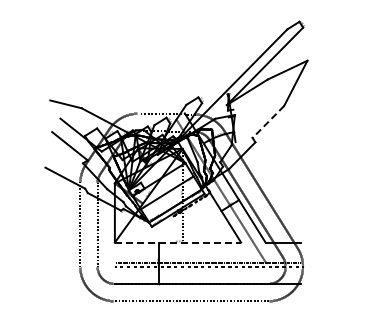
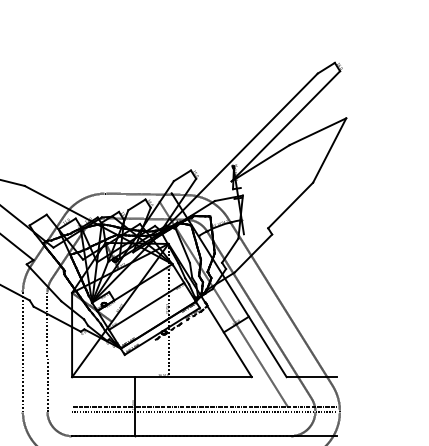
line: (268, 122) -> (290, 206), dashed -> solid
line: (178, 242) -> (162, 377), dashed -> solid

